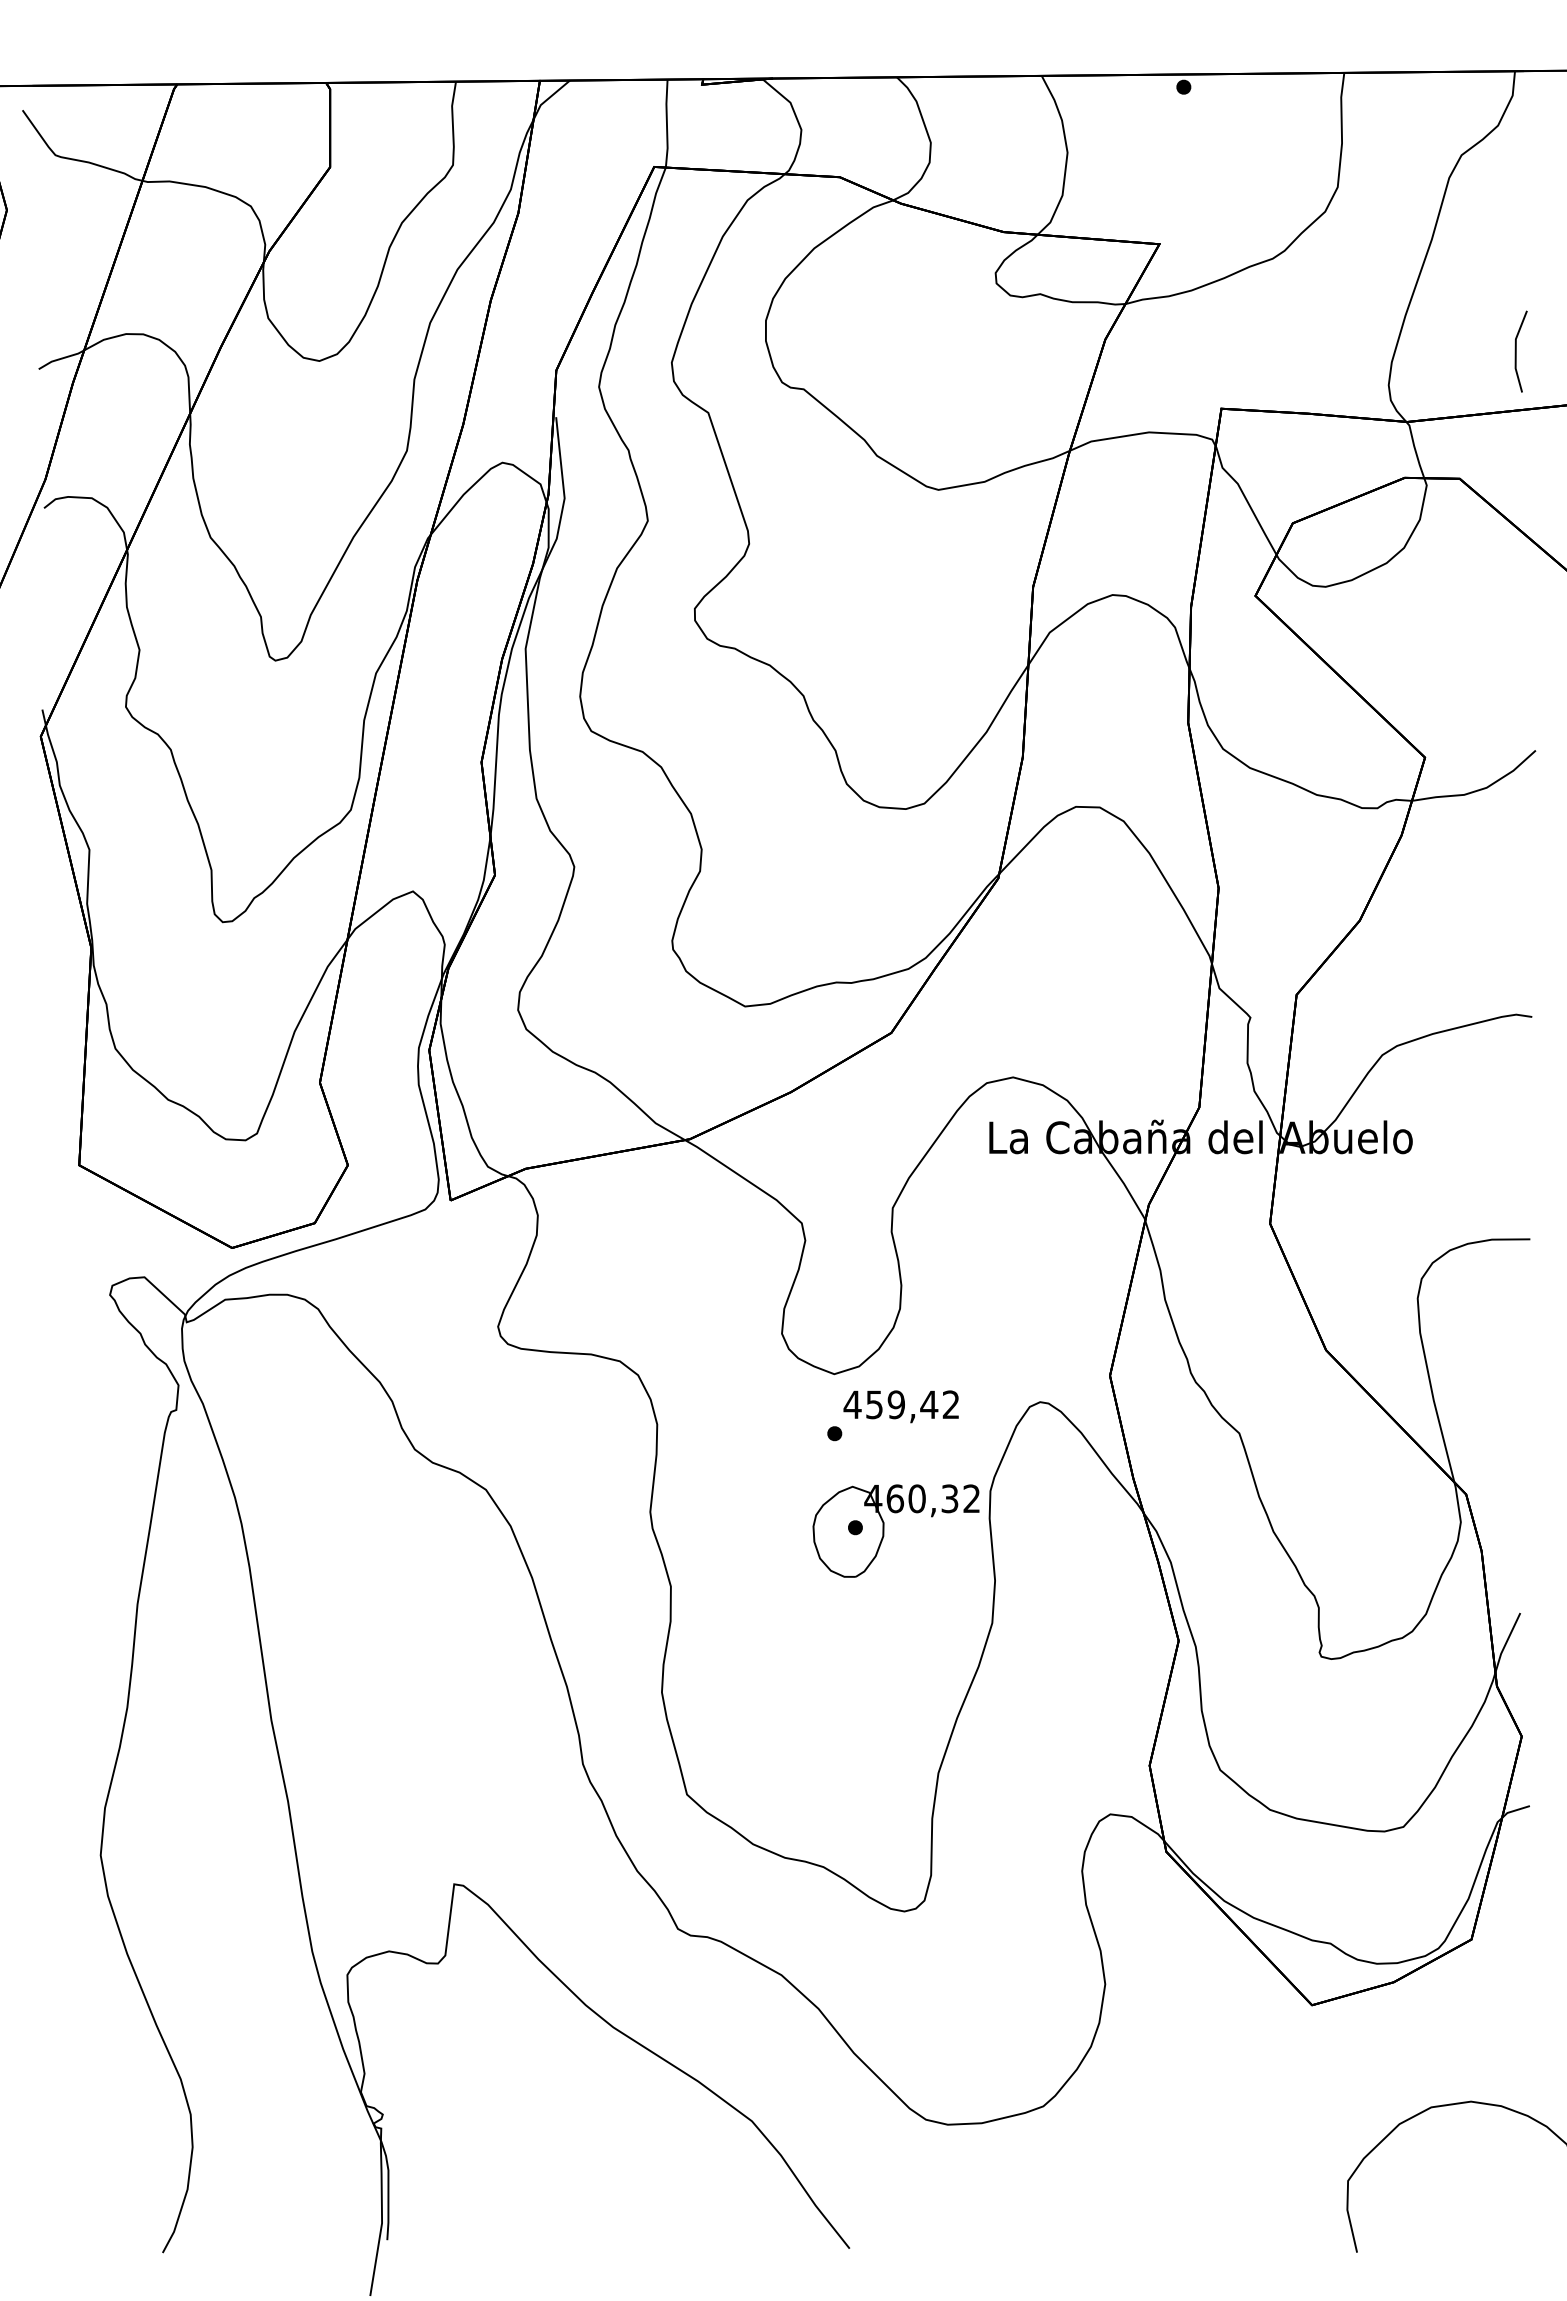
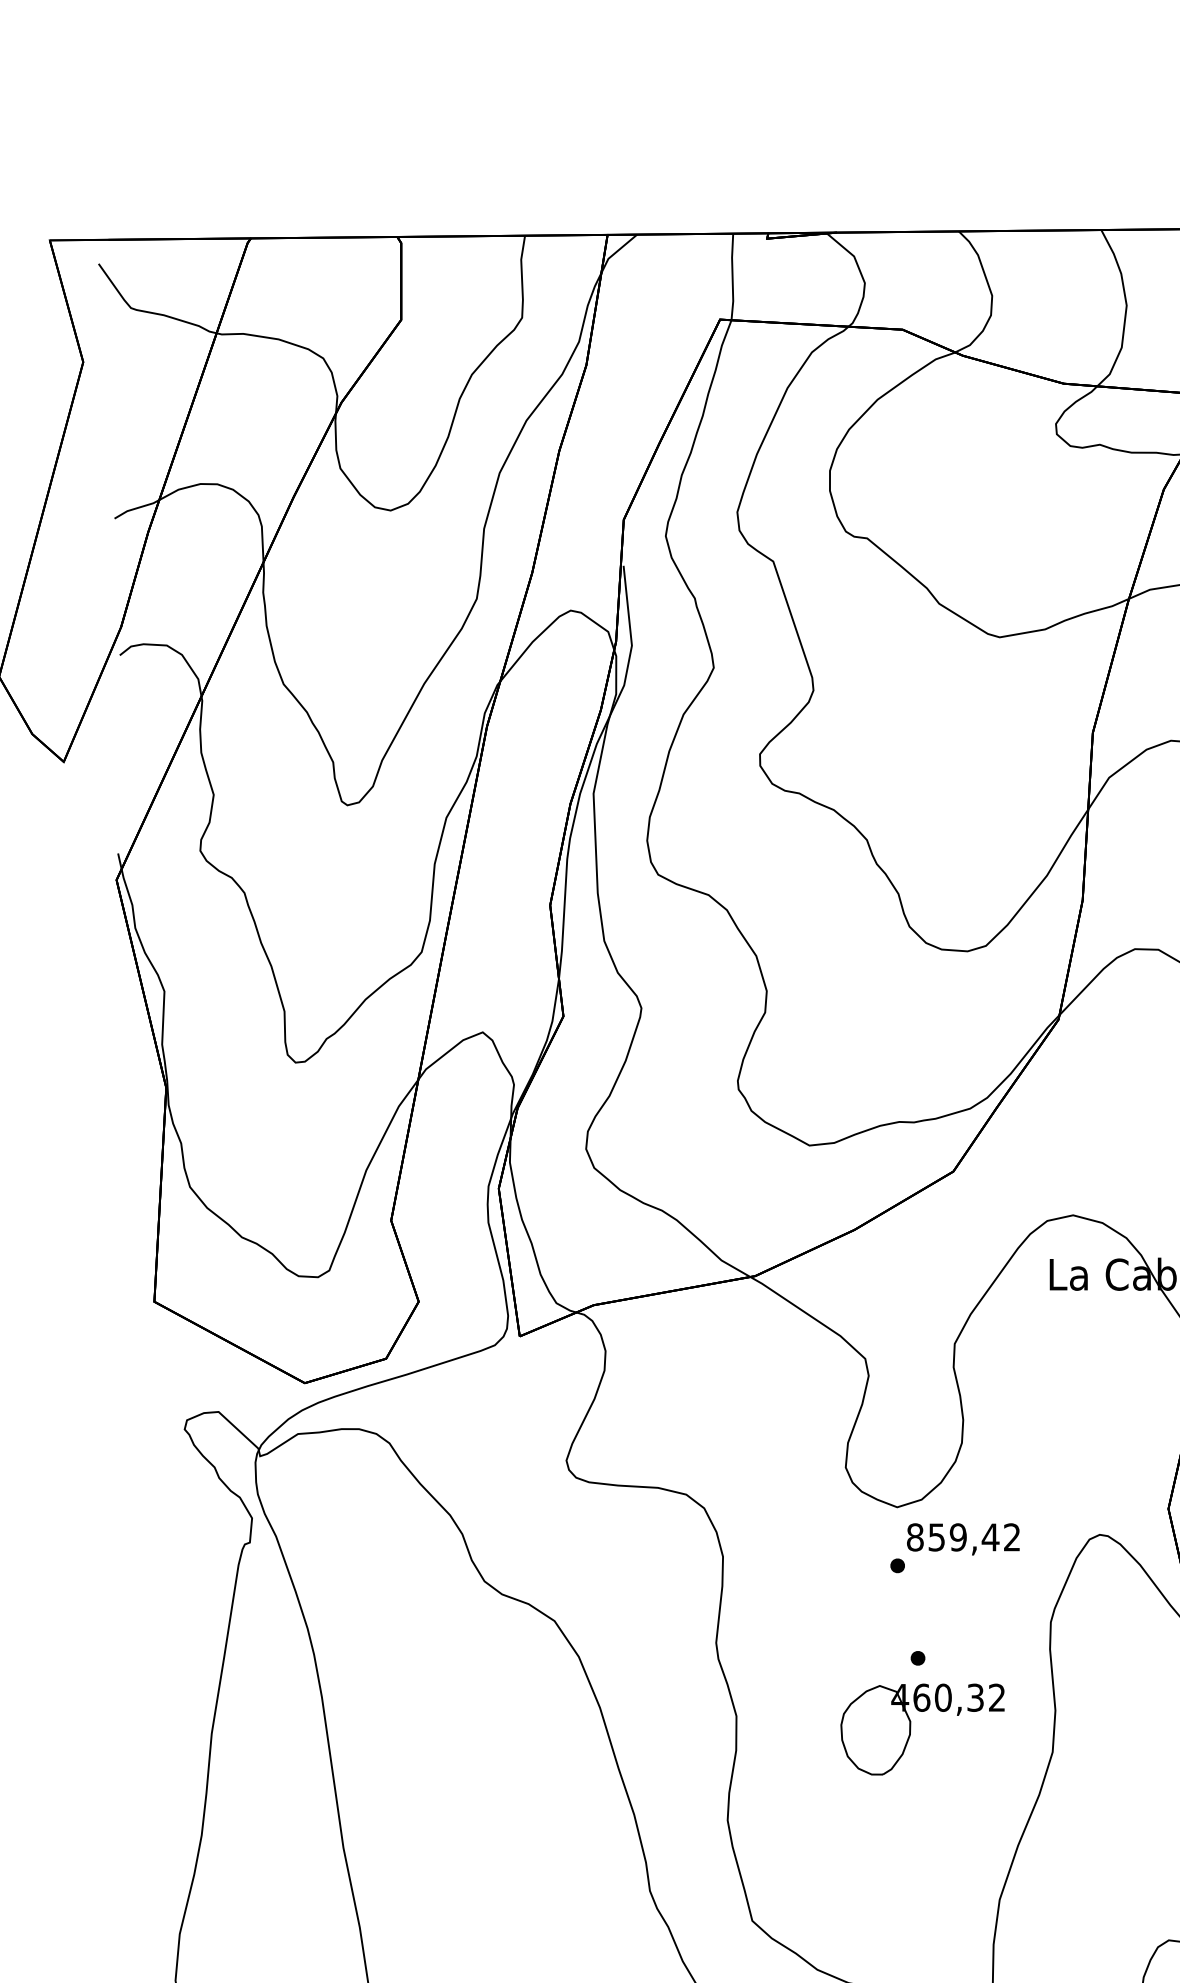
text: (852, 1404) -> (915, 1537), 459,42 -> 859,42
part: (884, 1530) -> (911, 1728), moved

